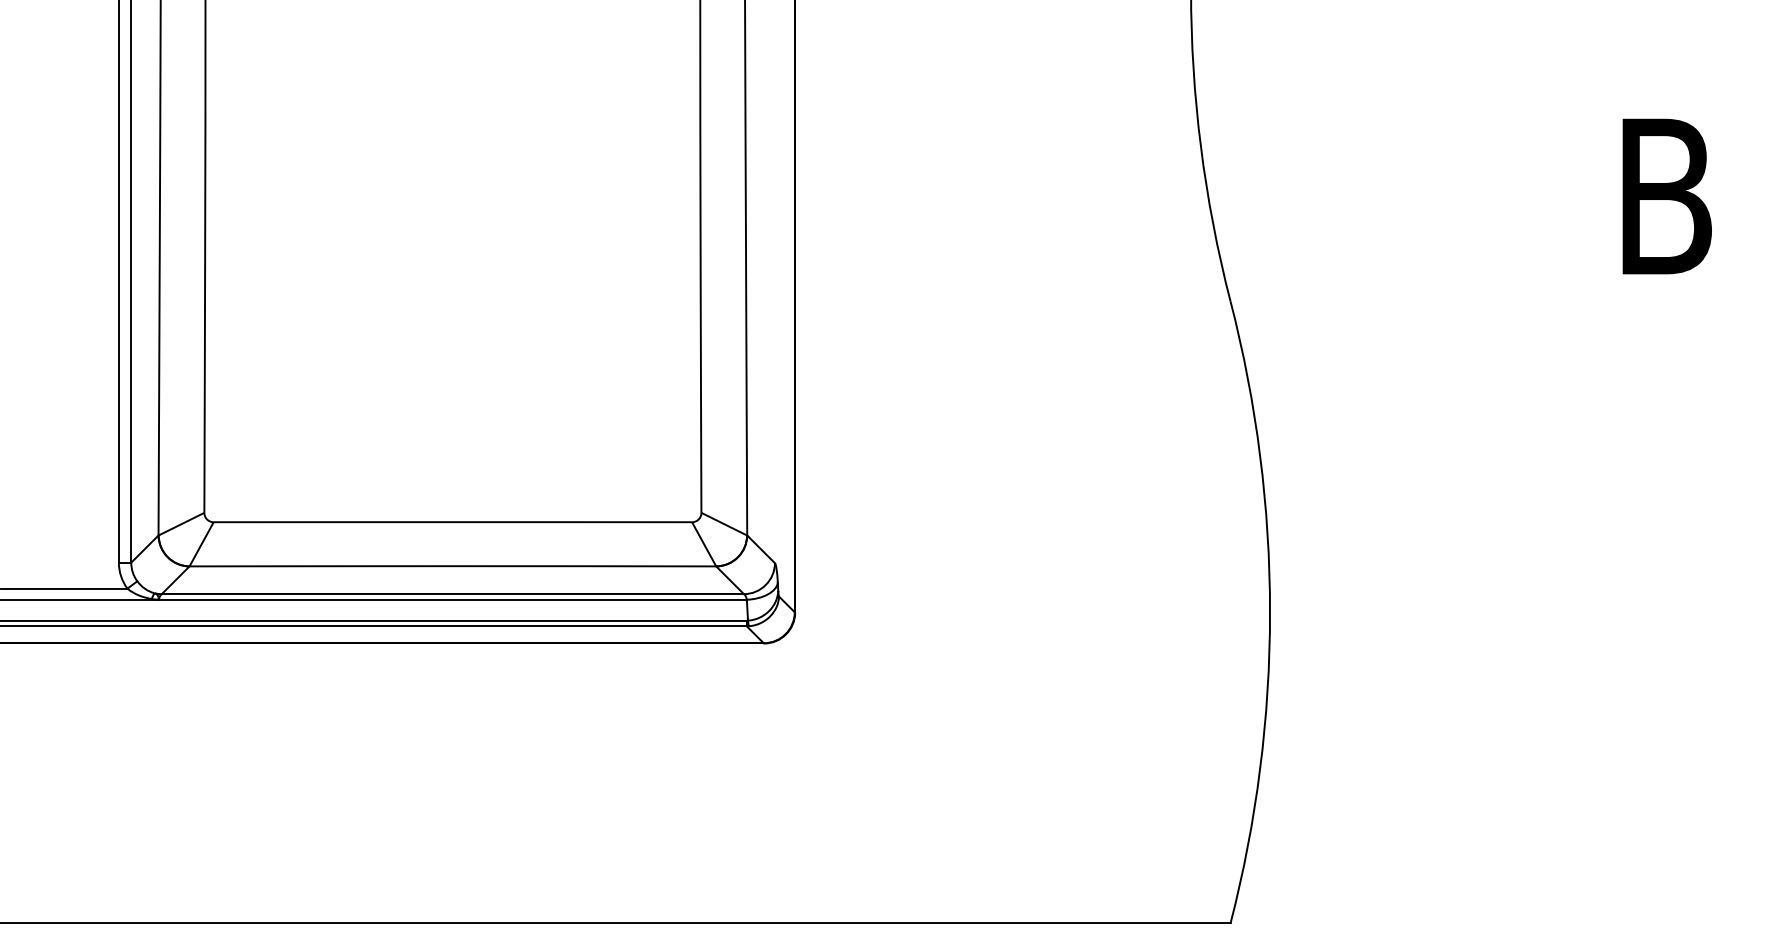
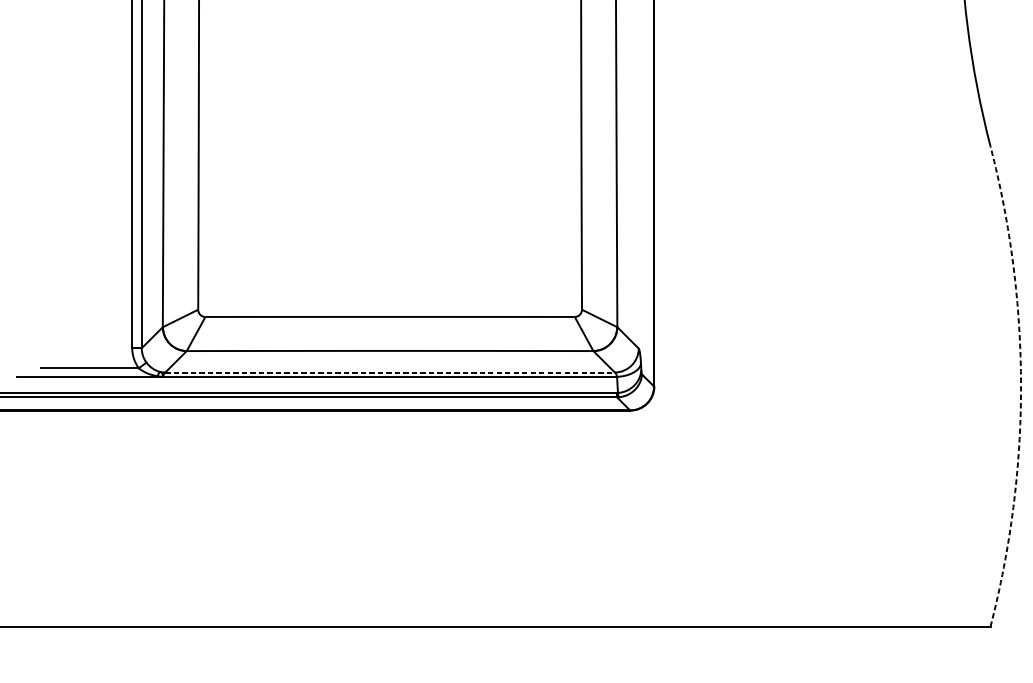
line: (453, 594) -> (390, 372), solid -> dashed
arc: (1270, 612) -> (1021, 386), solid -> dashed

